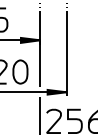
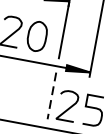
line: (40, 115) -> (52, 95), solid -> dashed

